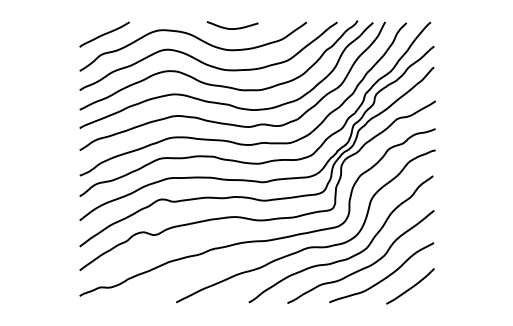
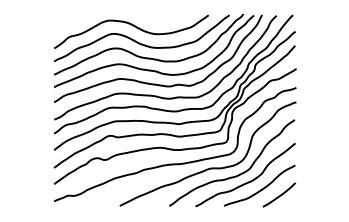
curve: (231, 27) -> (157, 18), removed
line: (103, 34) -> (70, 23), removed

